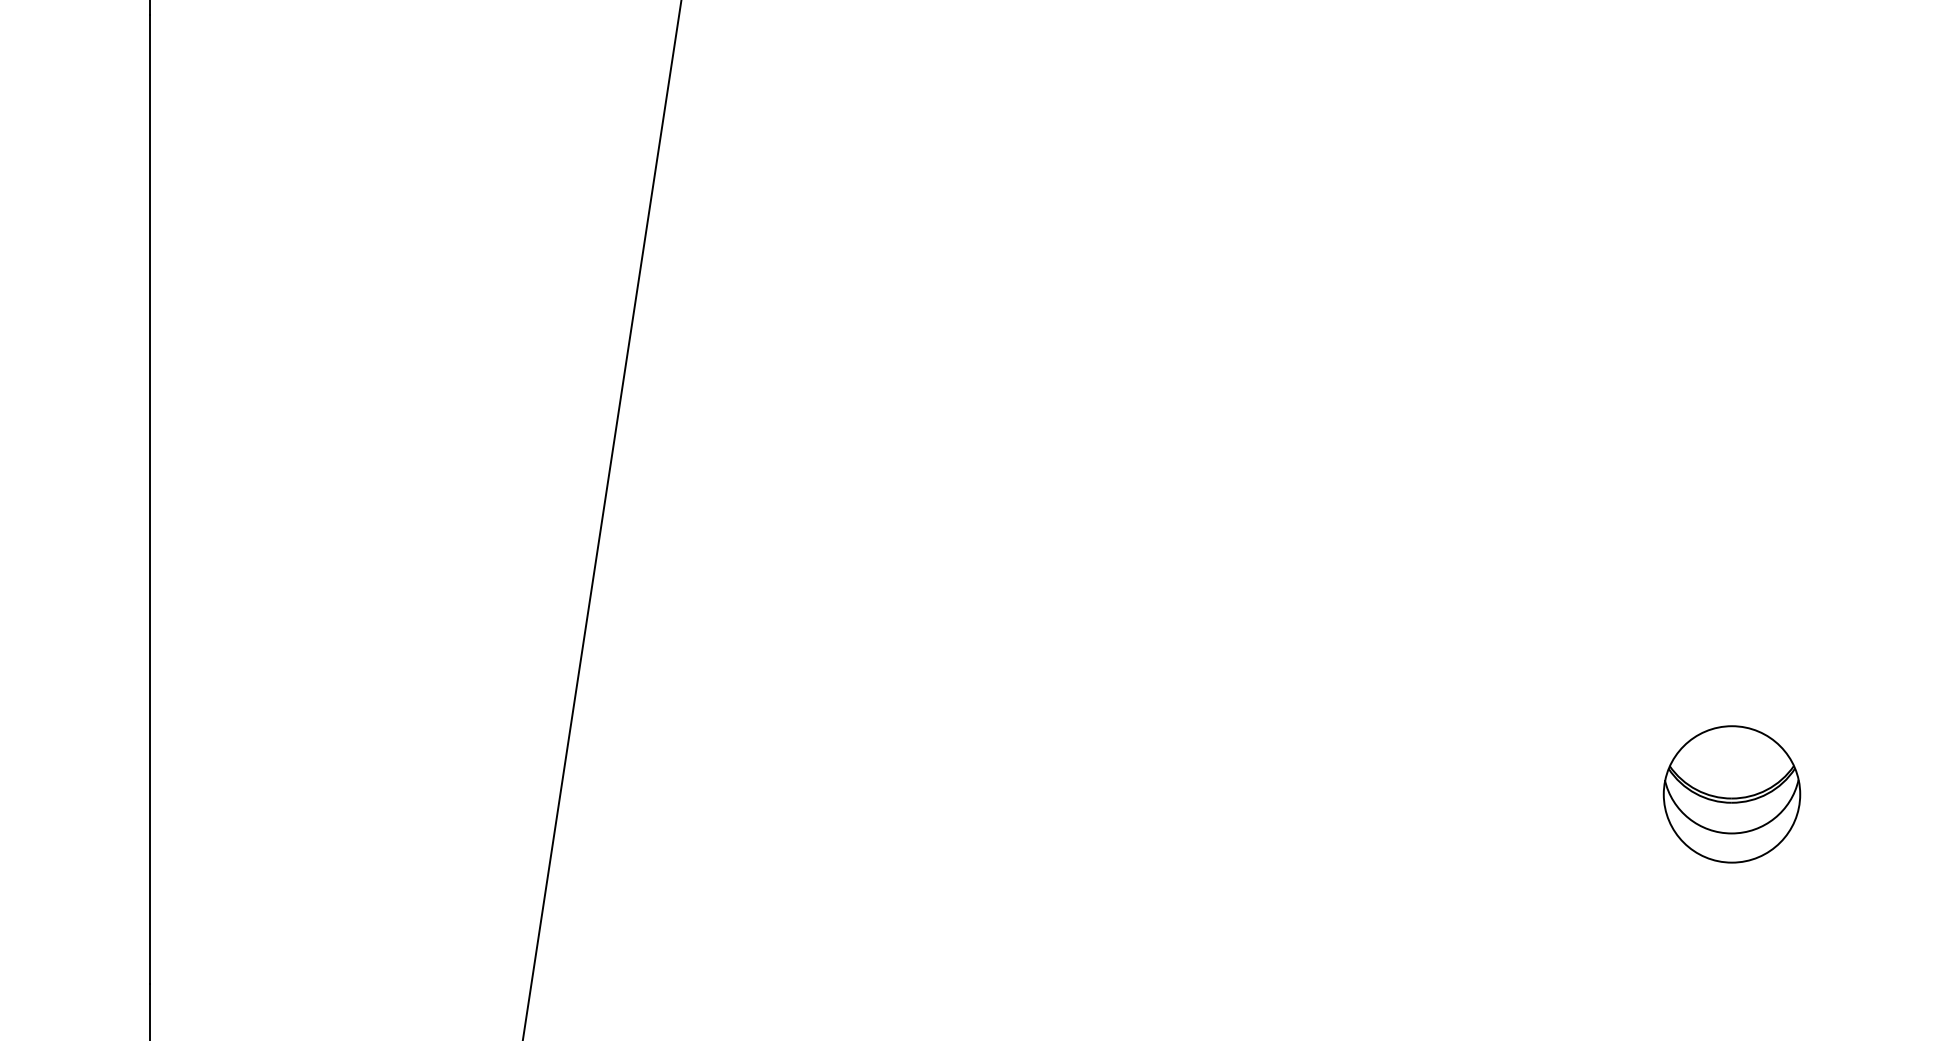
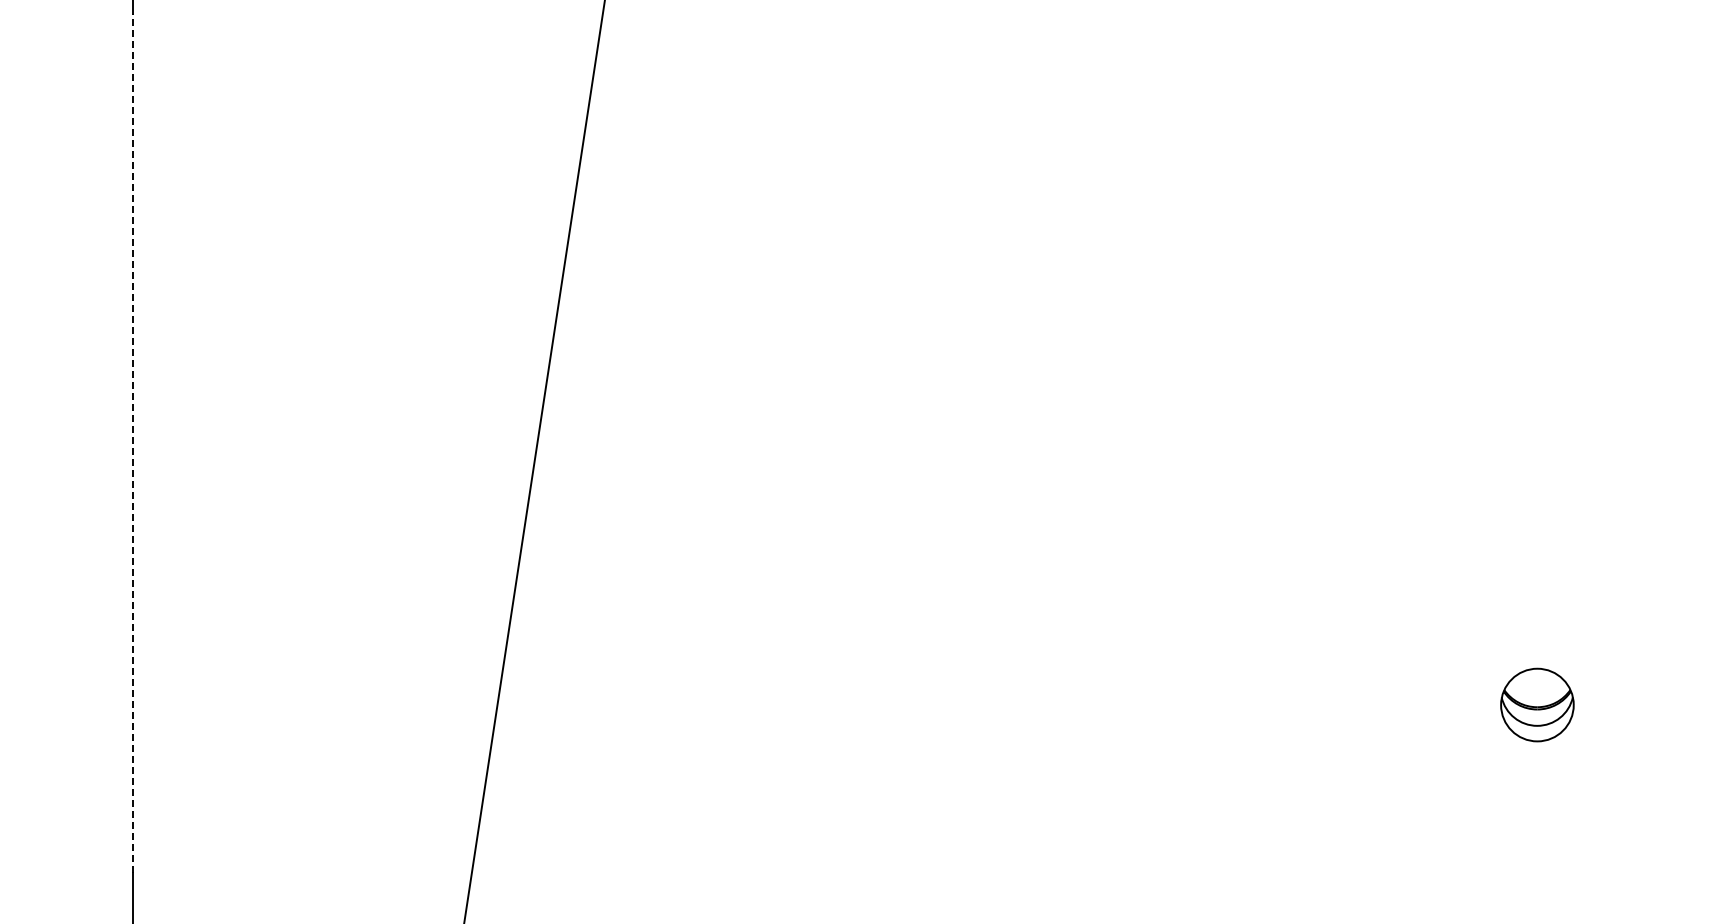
line: (150, 499) -> (133, 443), solid -> dashed
part: (1732, 793) -> (1537, 704), size x0.6

